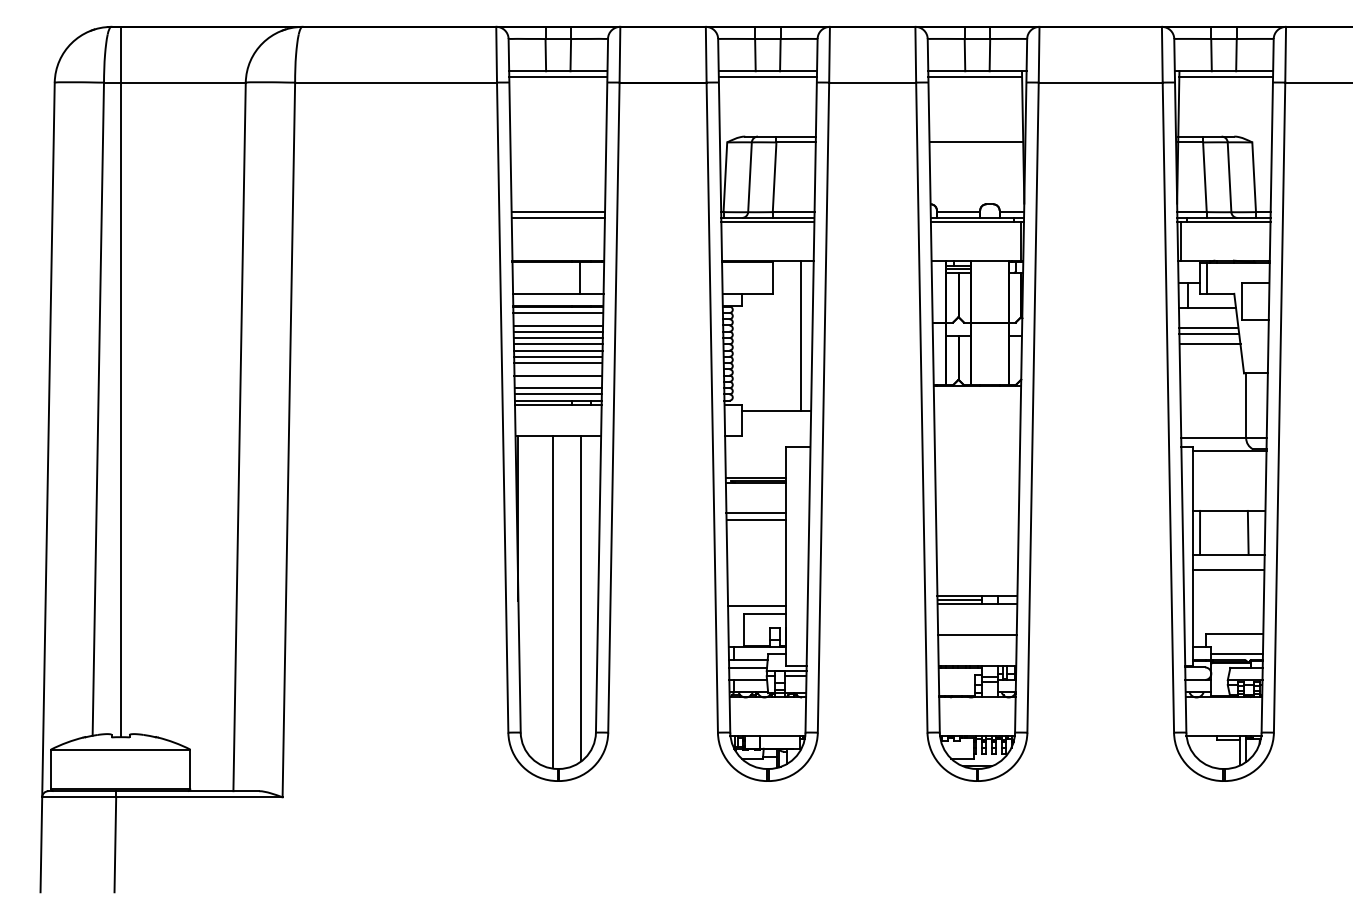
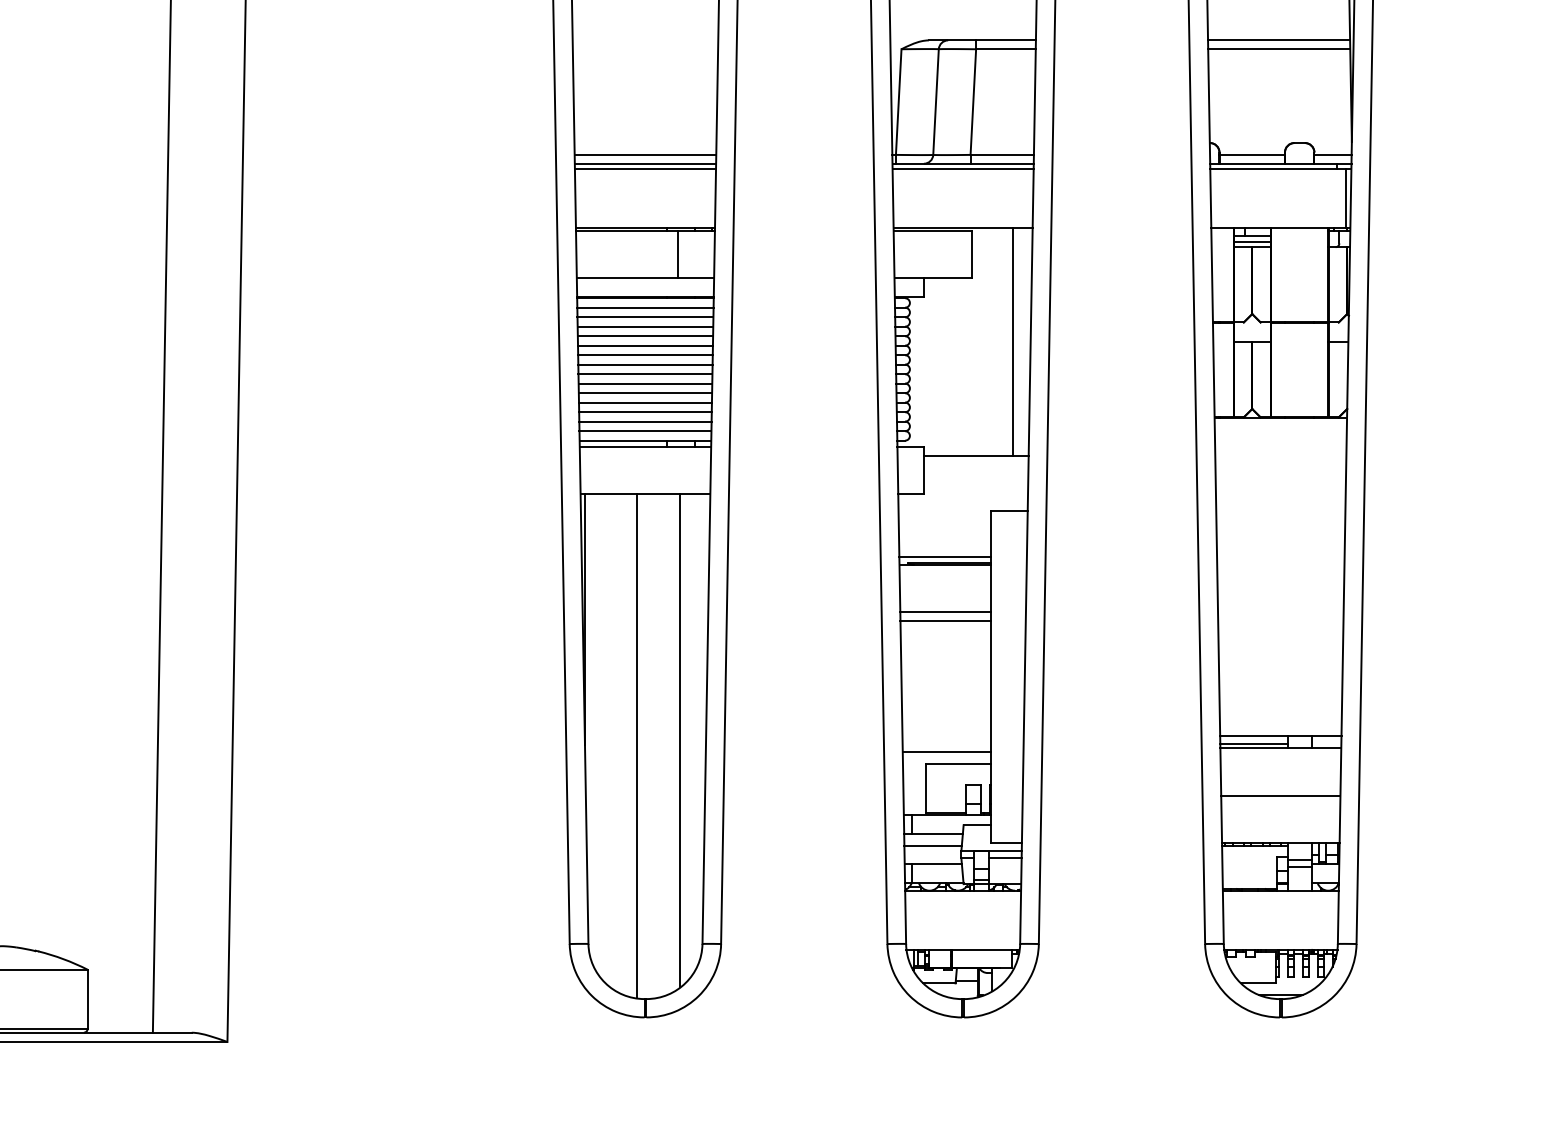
line: (976, 136) -> (1279, 40), added
line: (557, 221) -> (644, 169), added
line: (558, 319) -> (645, 317), added
line: (558, 369) -> (645, 393), added
line: (558, 381) -> (645, 411), added

